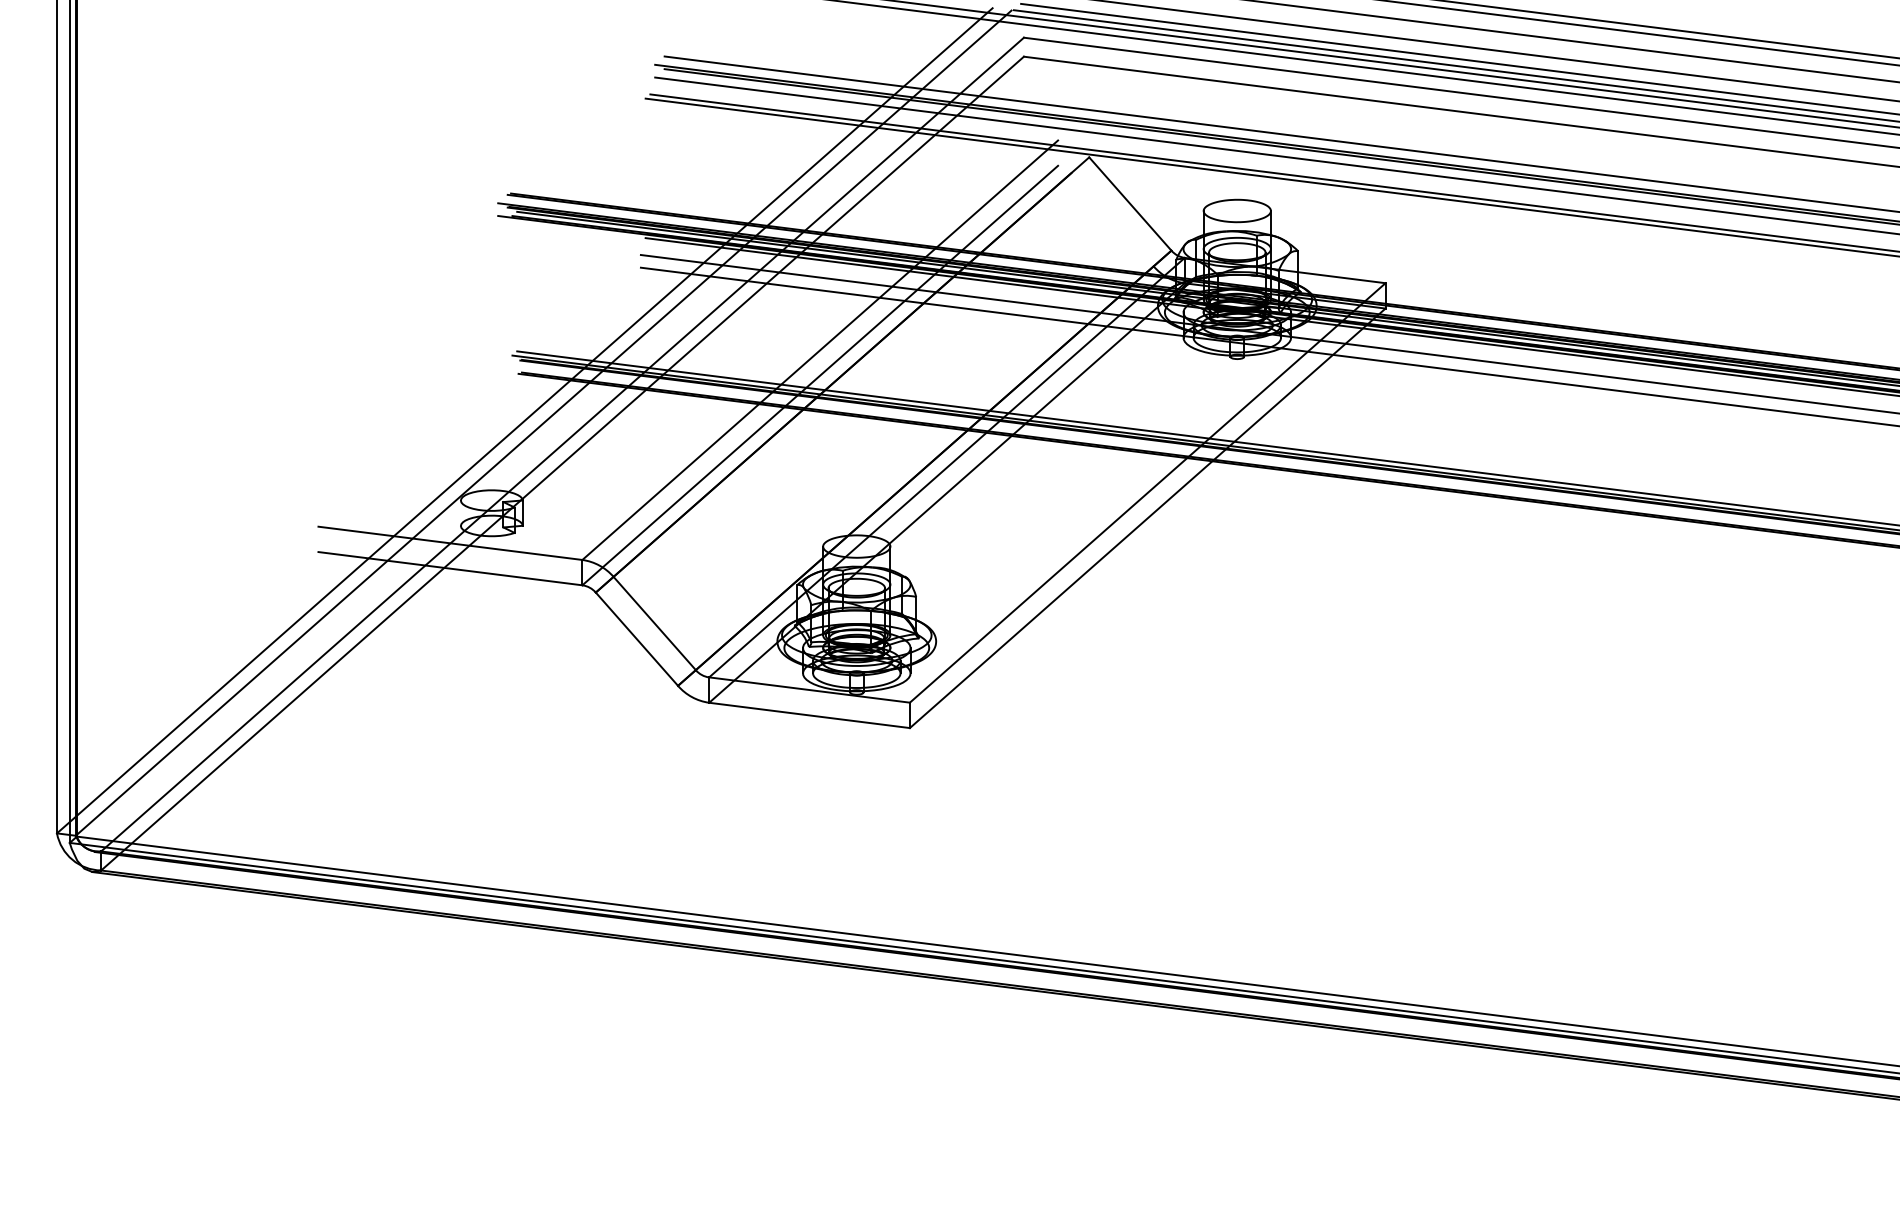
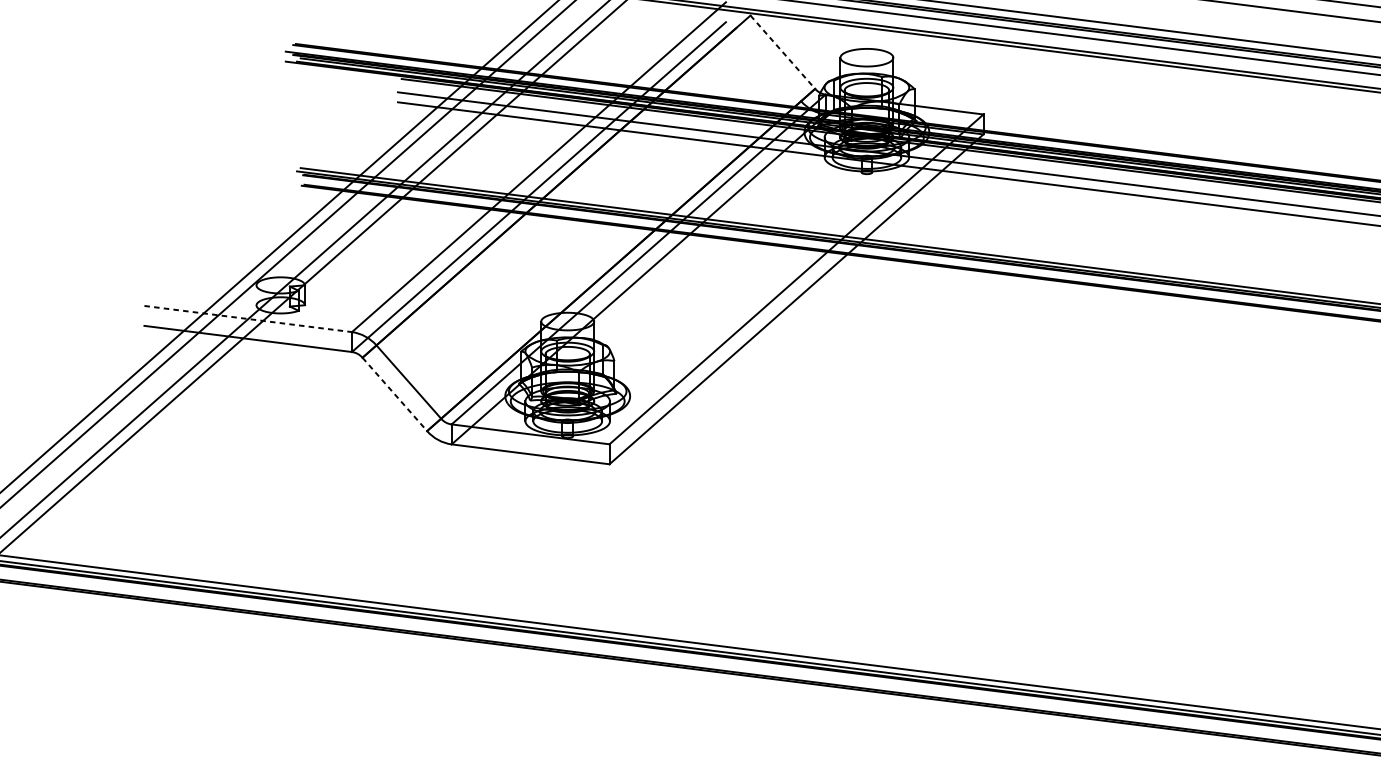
line: (1130, 204) -> (782, 52), solid -> dashed
line: (450, 543) -> (248, 319), solid -> dashed
line: (637, 639) -> (395, 394), solid -> dashed

